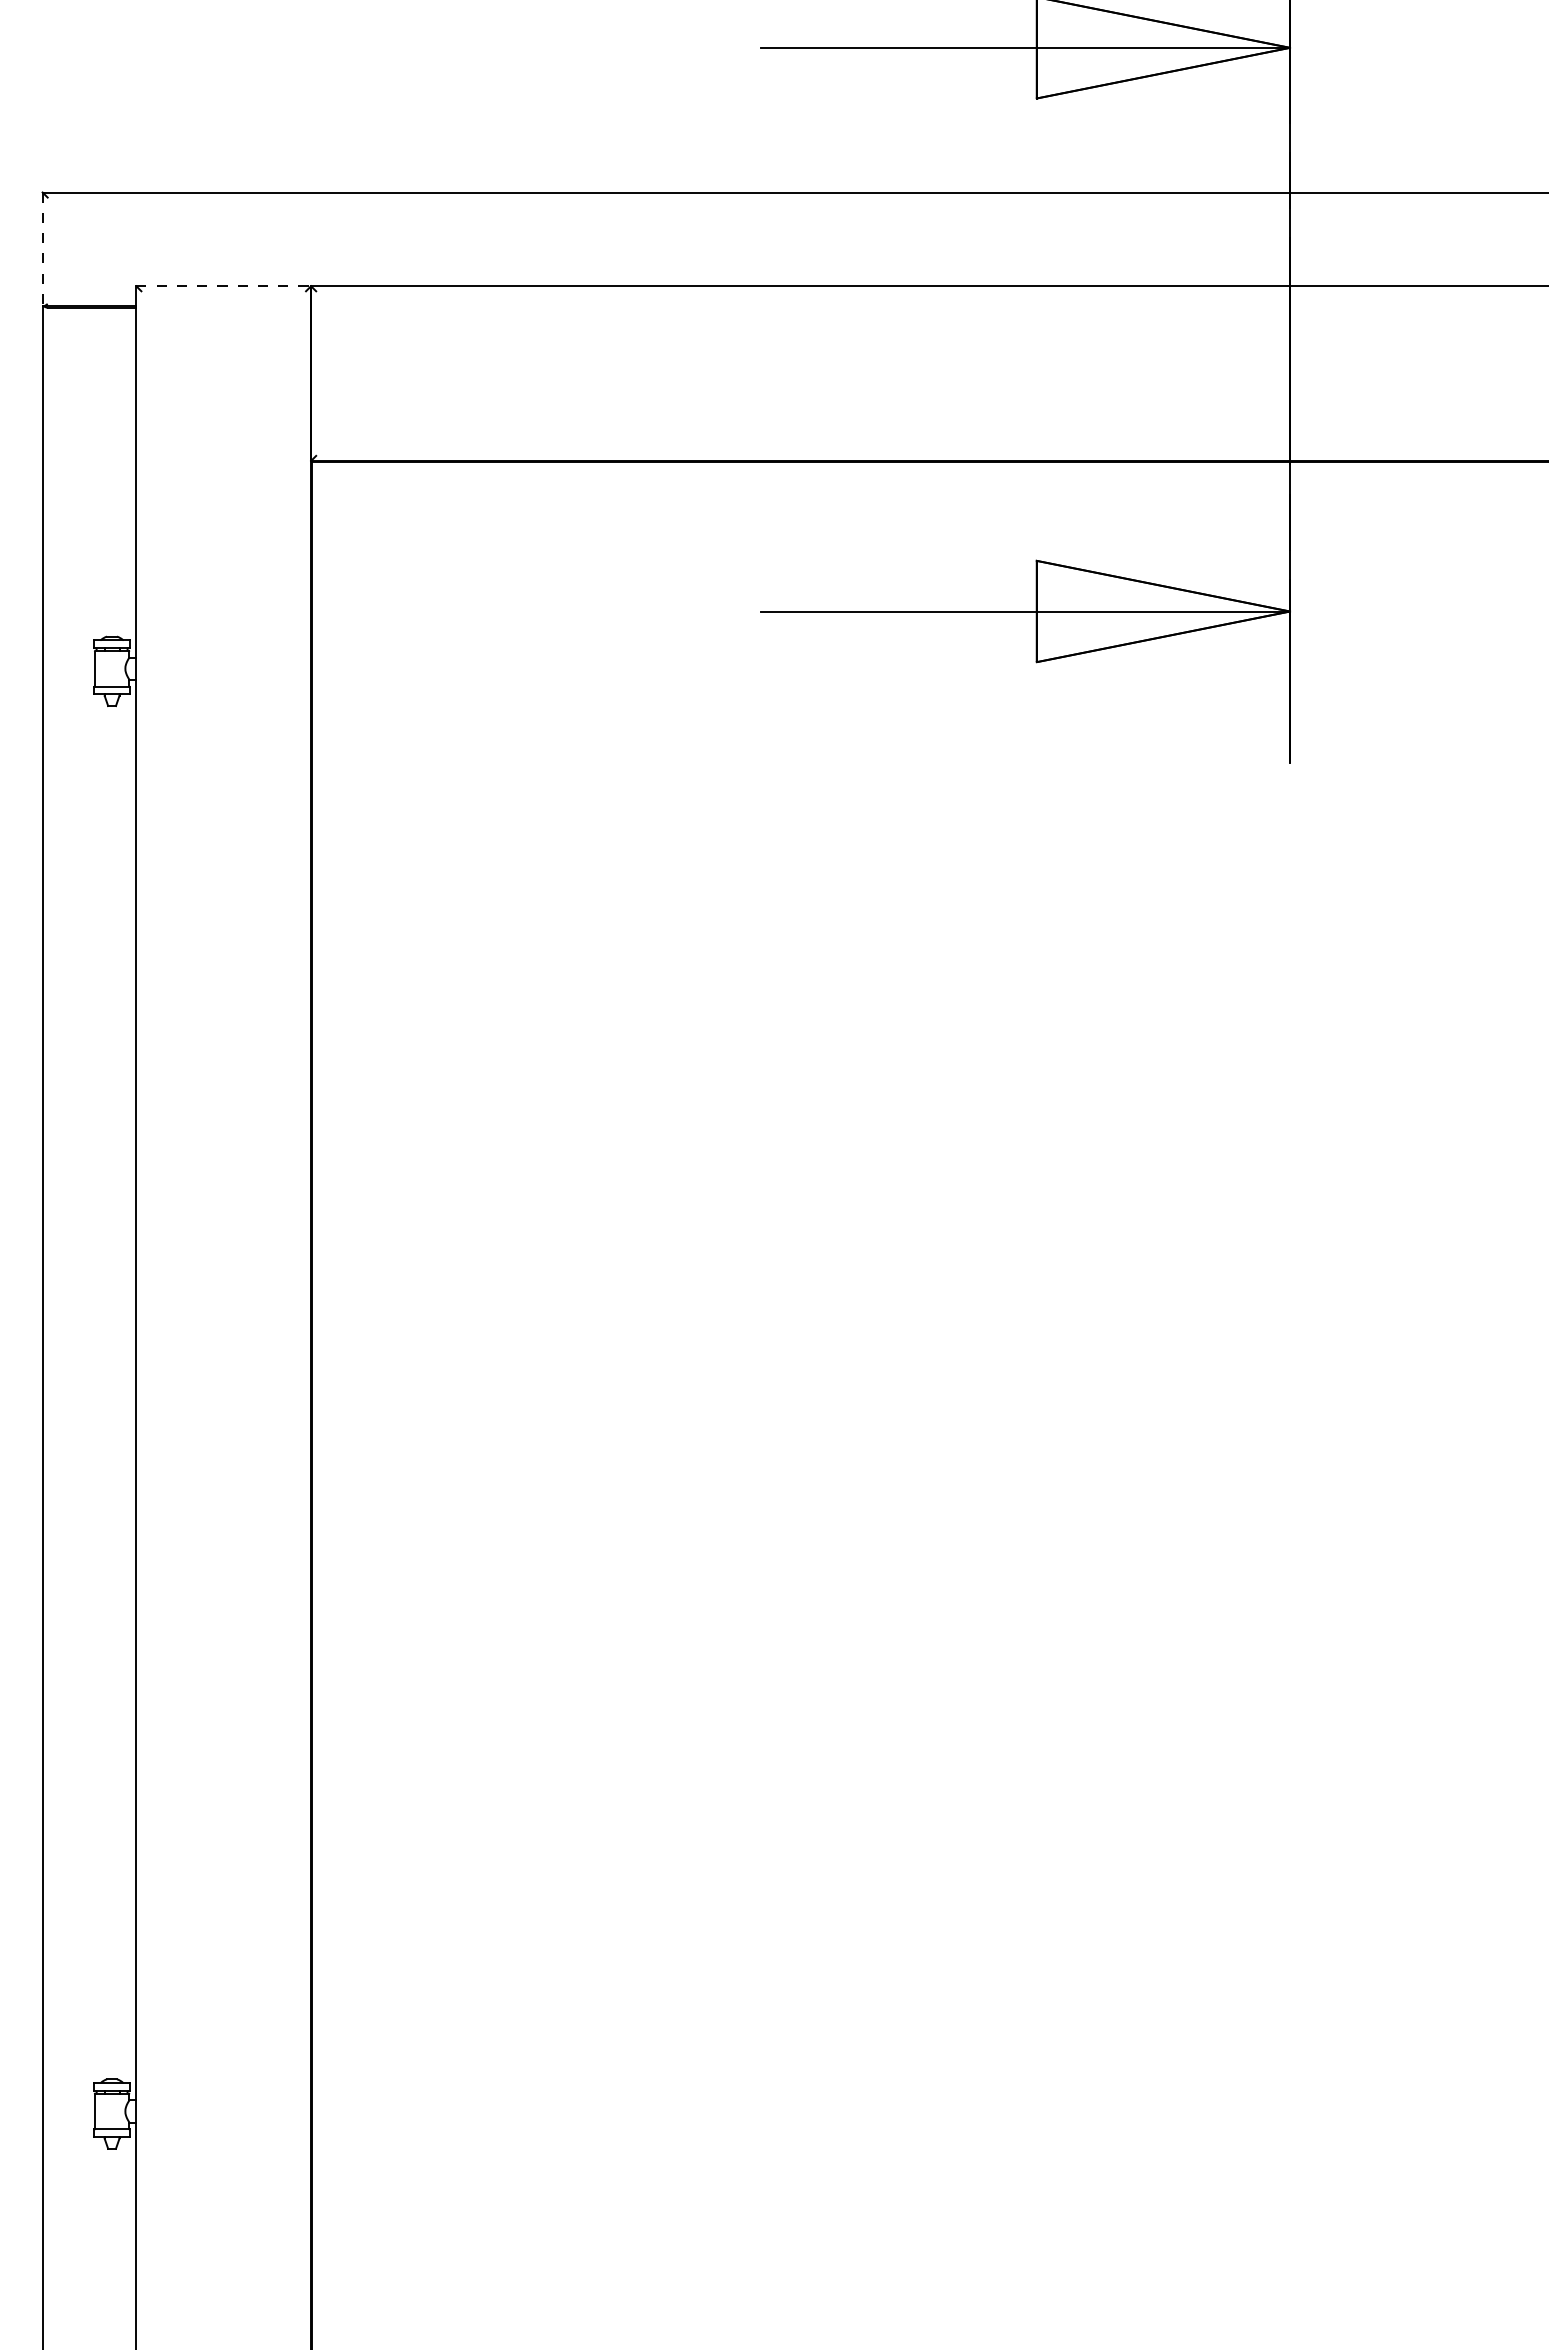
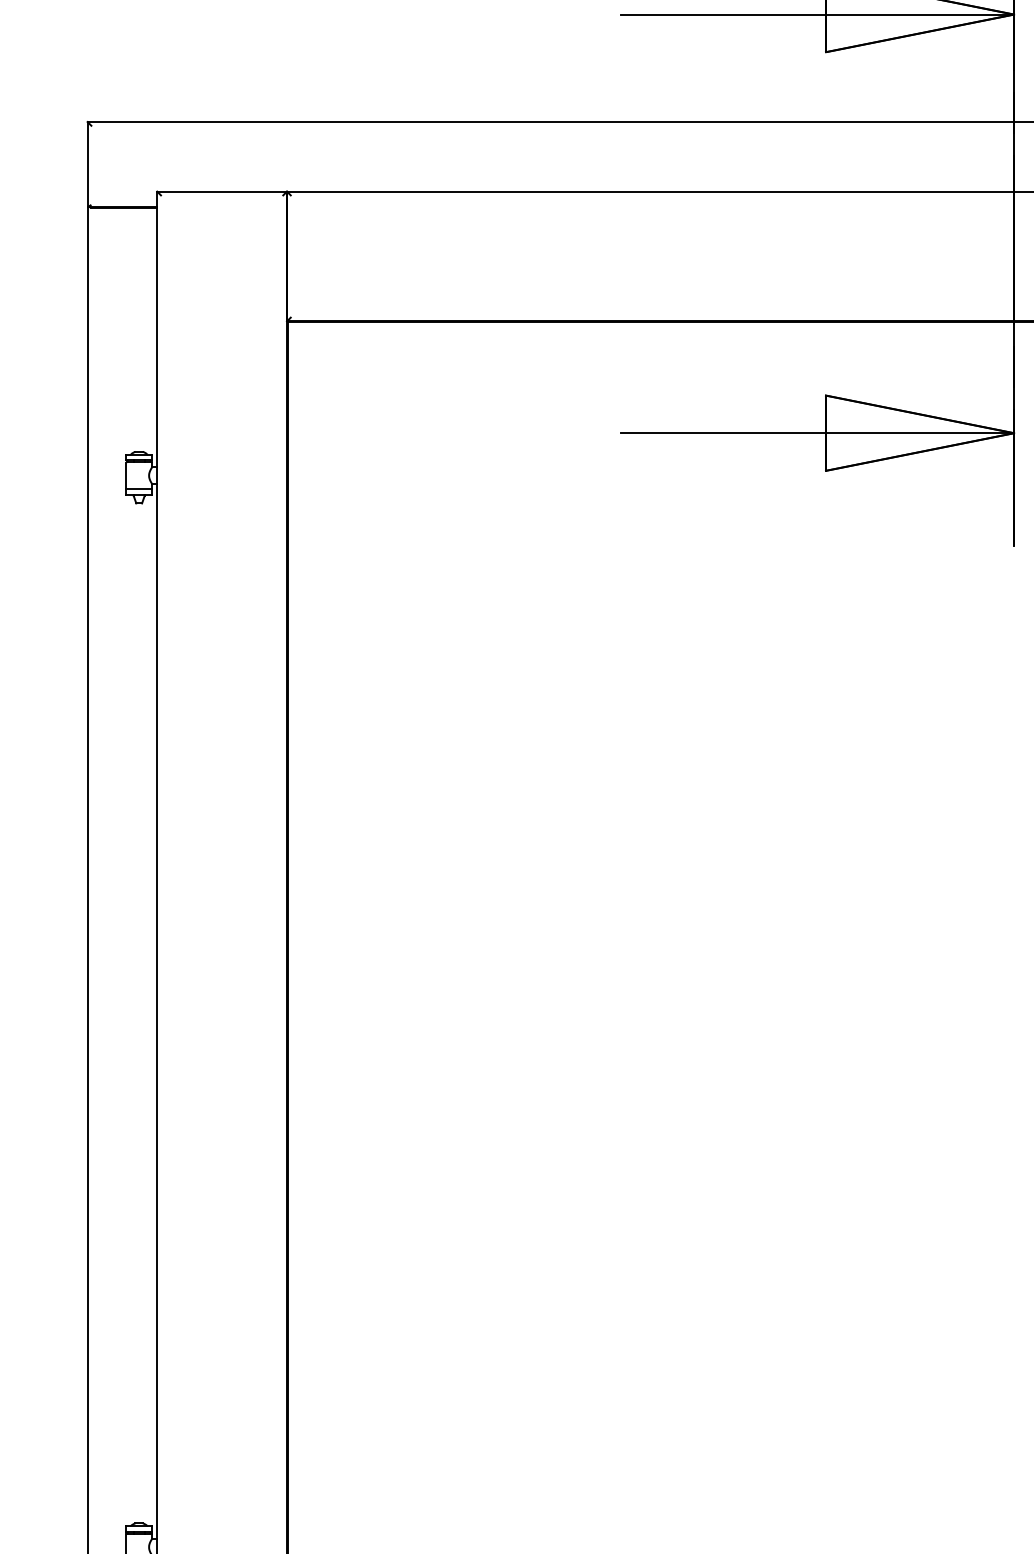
line: (42, 249) -> (87, 164), dashed -> solid
line: (224, 286) -> (222, 191), dashed -> solid

